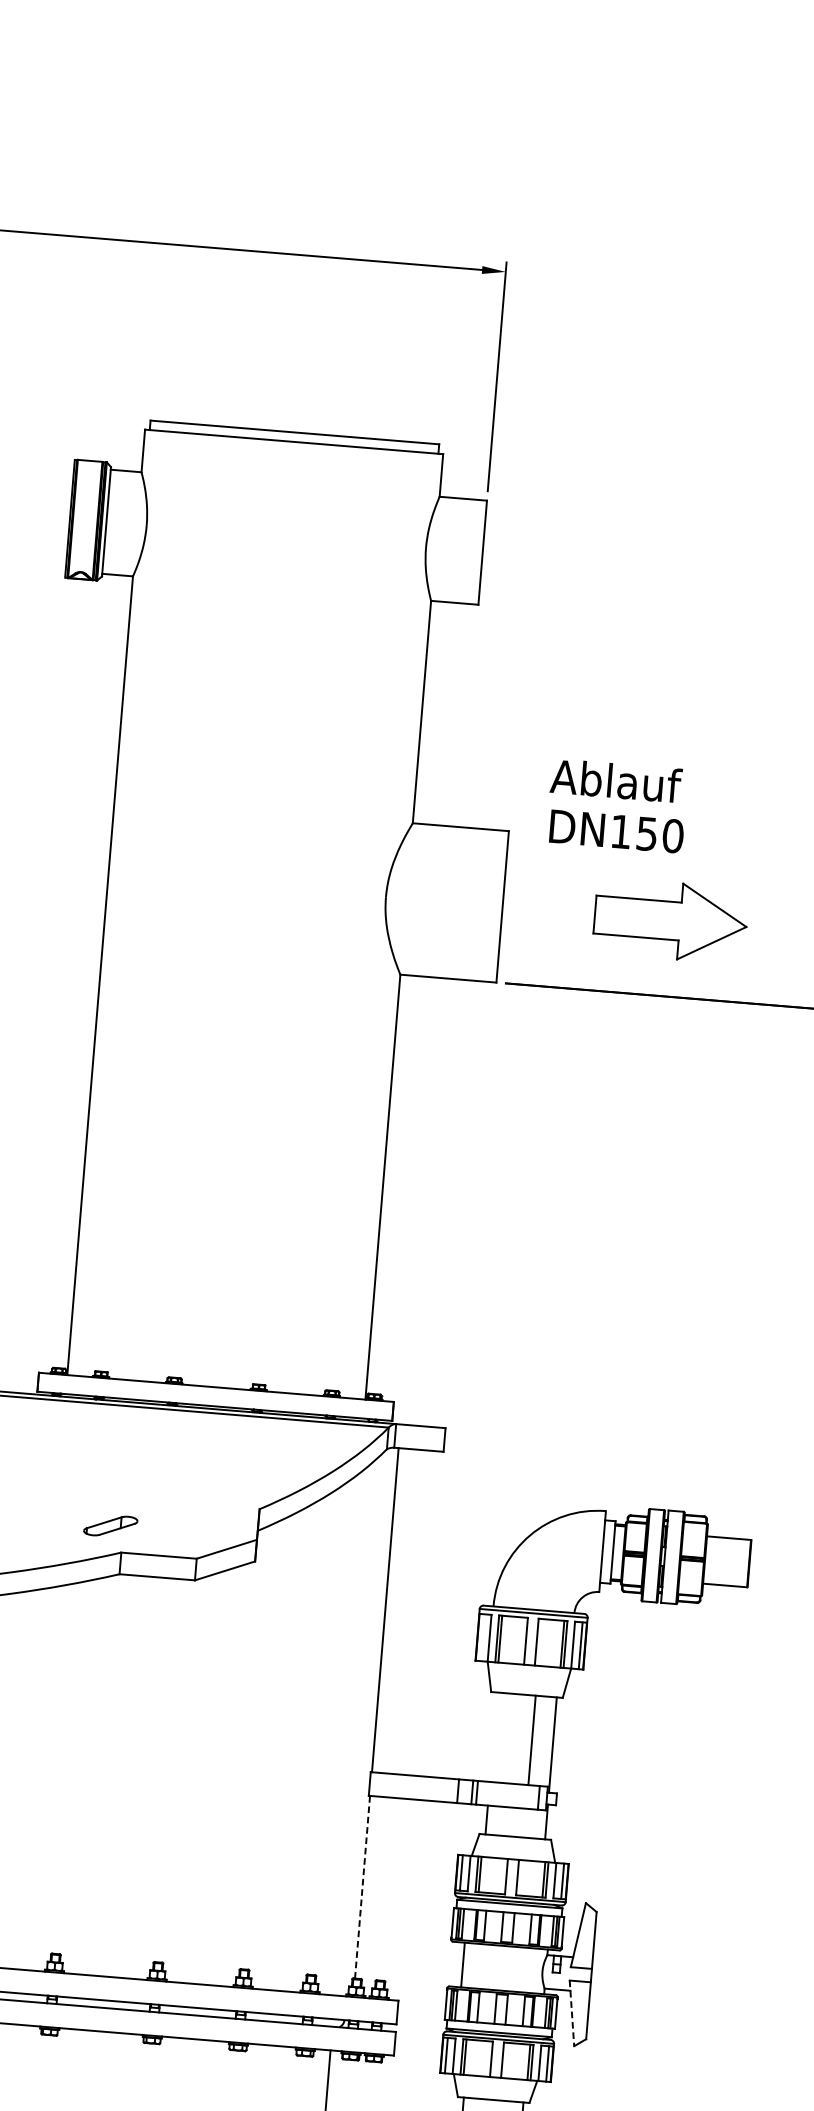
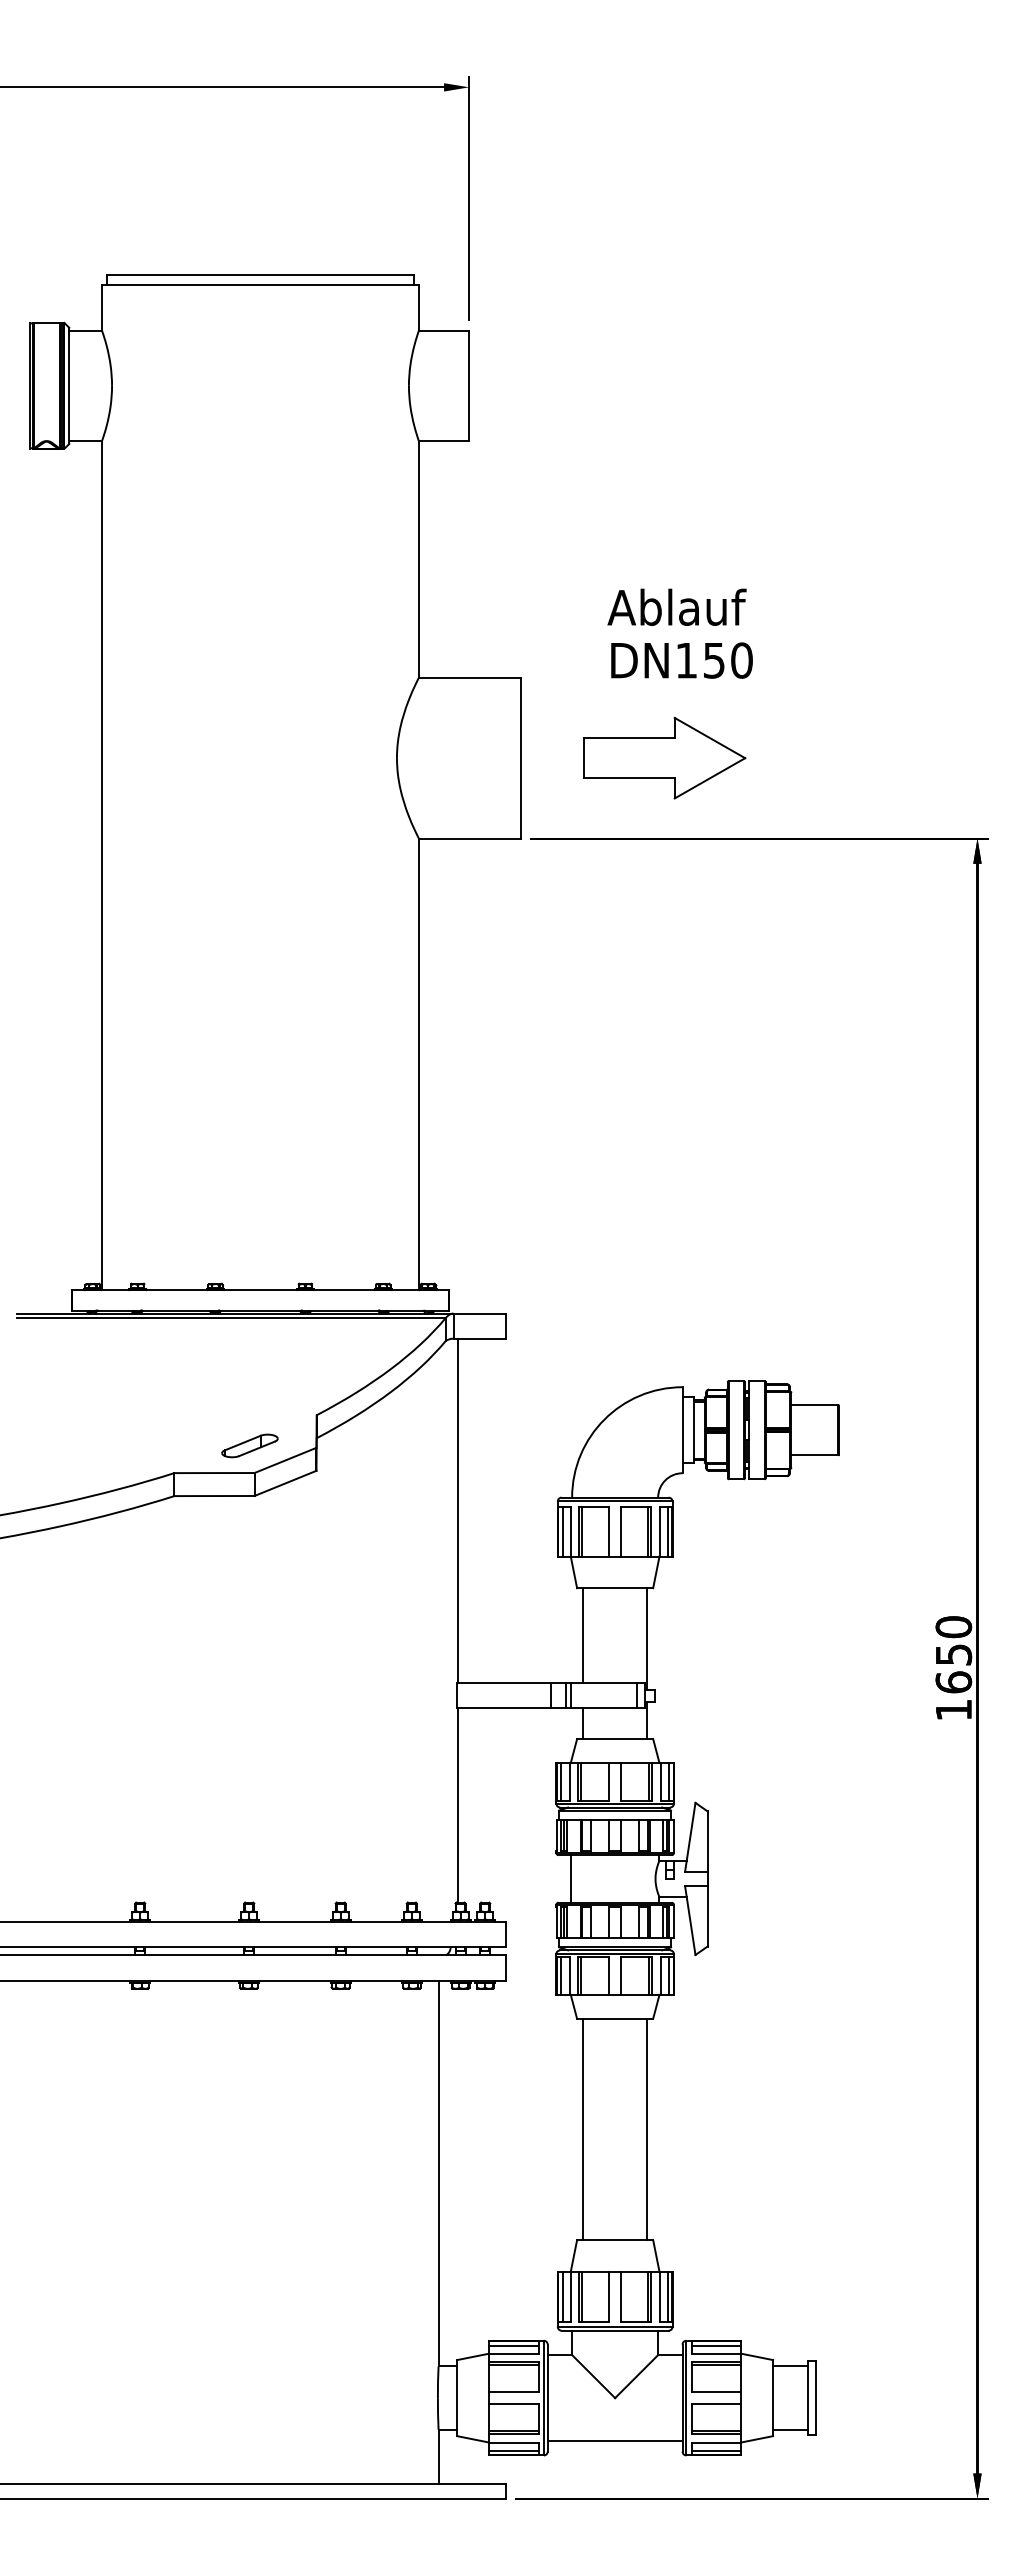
text: (616, 805) -> (679, 633), moved
part: (670, 920) -> (664, 757), moved
part: (110, 1525) -> (249, 1445), moved
line: (481, 1637) -> (562, 1531), added
line: (532, 1740) -> (583, 1635), moved
line: (362, 1887) -> (458, 1805), dashed -> solid
line: (572, 2013) -> (690, 1920), dashed -> solid

